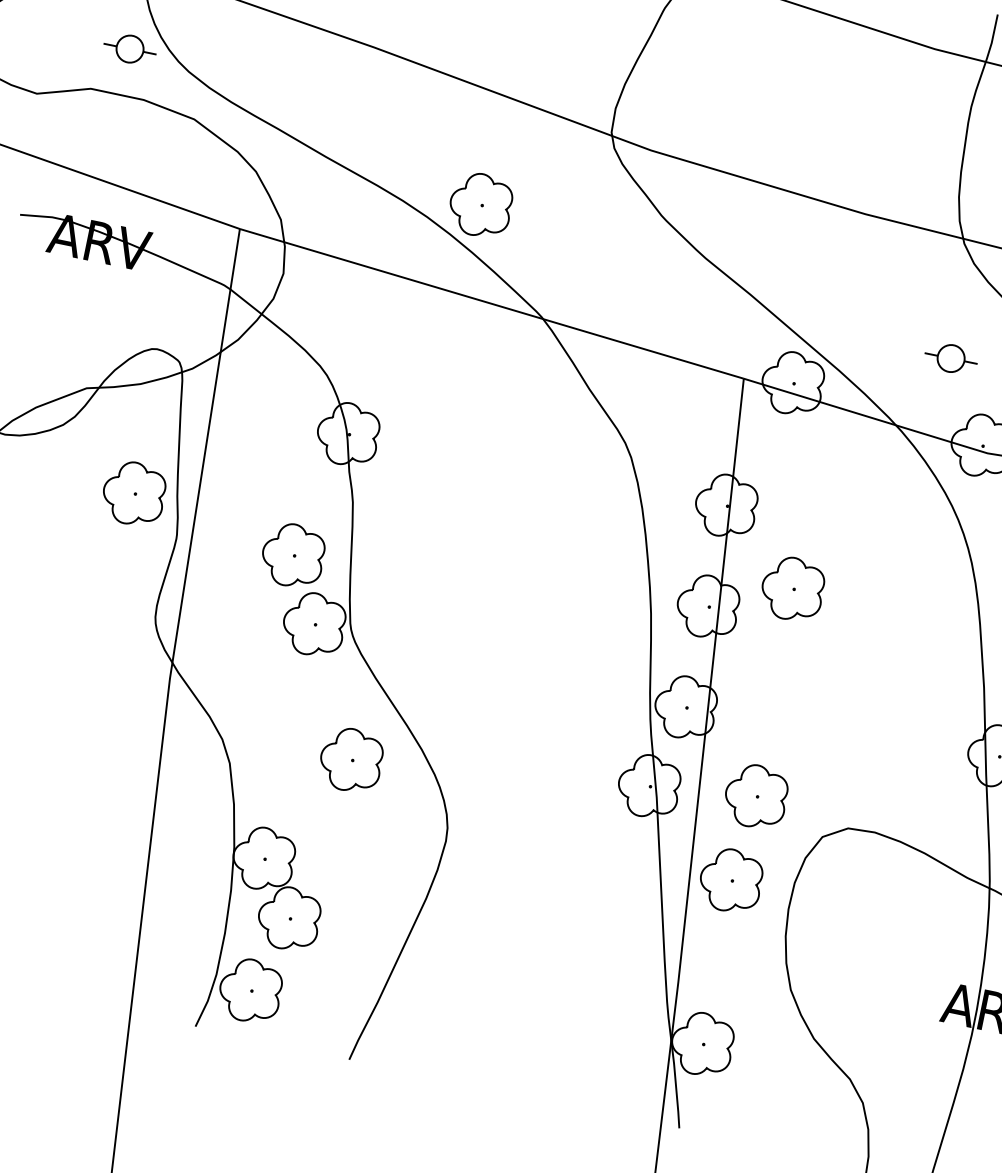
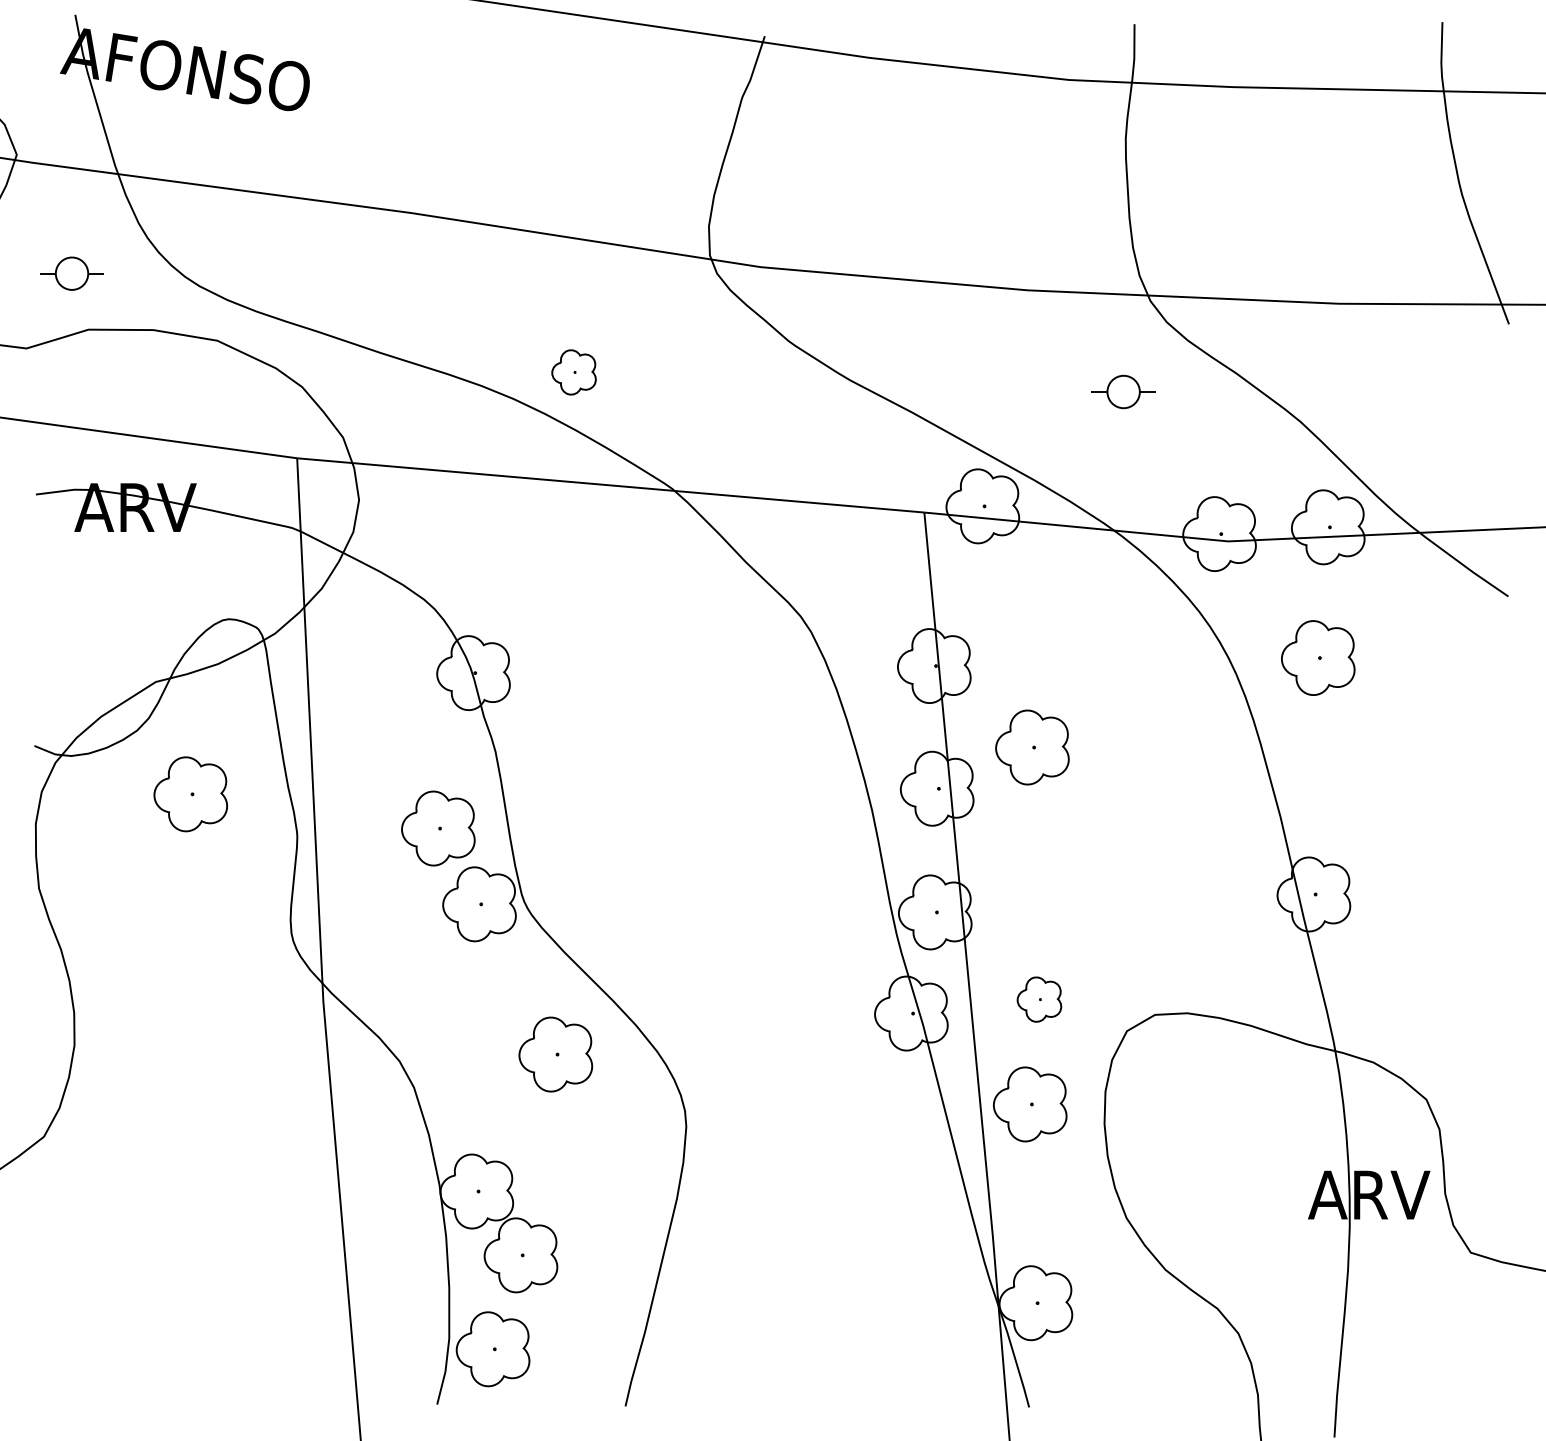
part: (129, 48) -> (71, 273), moved
part: (480, 205) -> (573, 372), size x0.6
part: (951, 358) -> (1123, 391), moved
part: (133, 493) -> (190, 794), moved
part: (756, 796) -> (1039, 999), size x0.6

